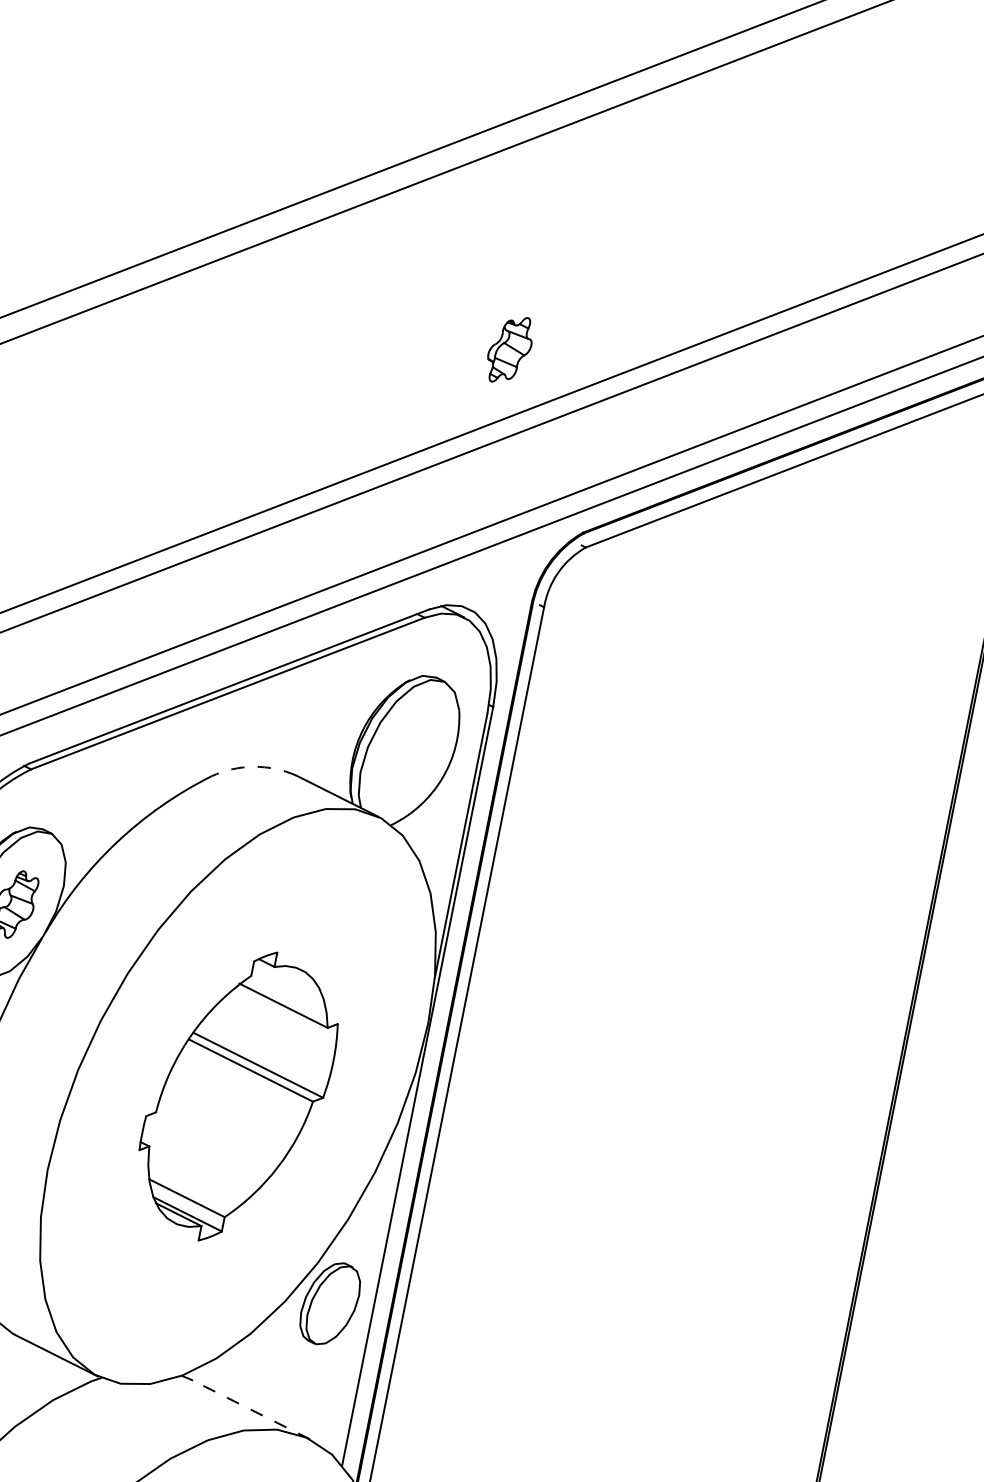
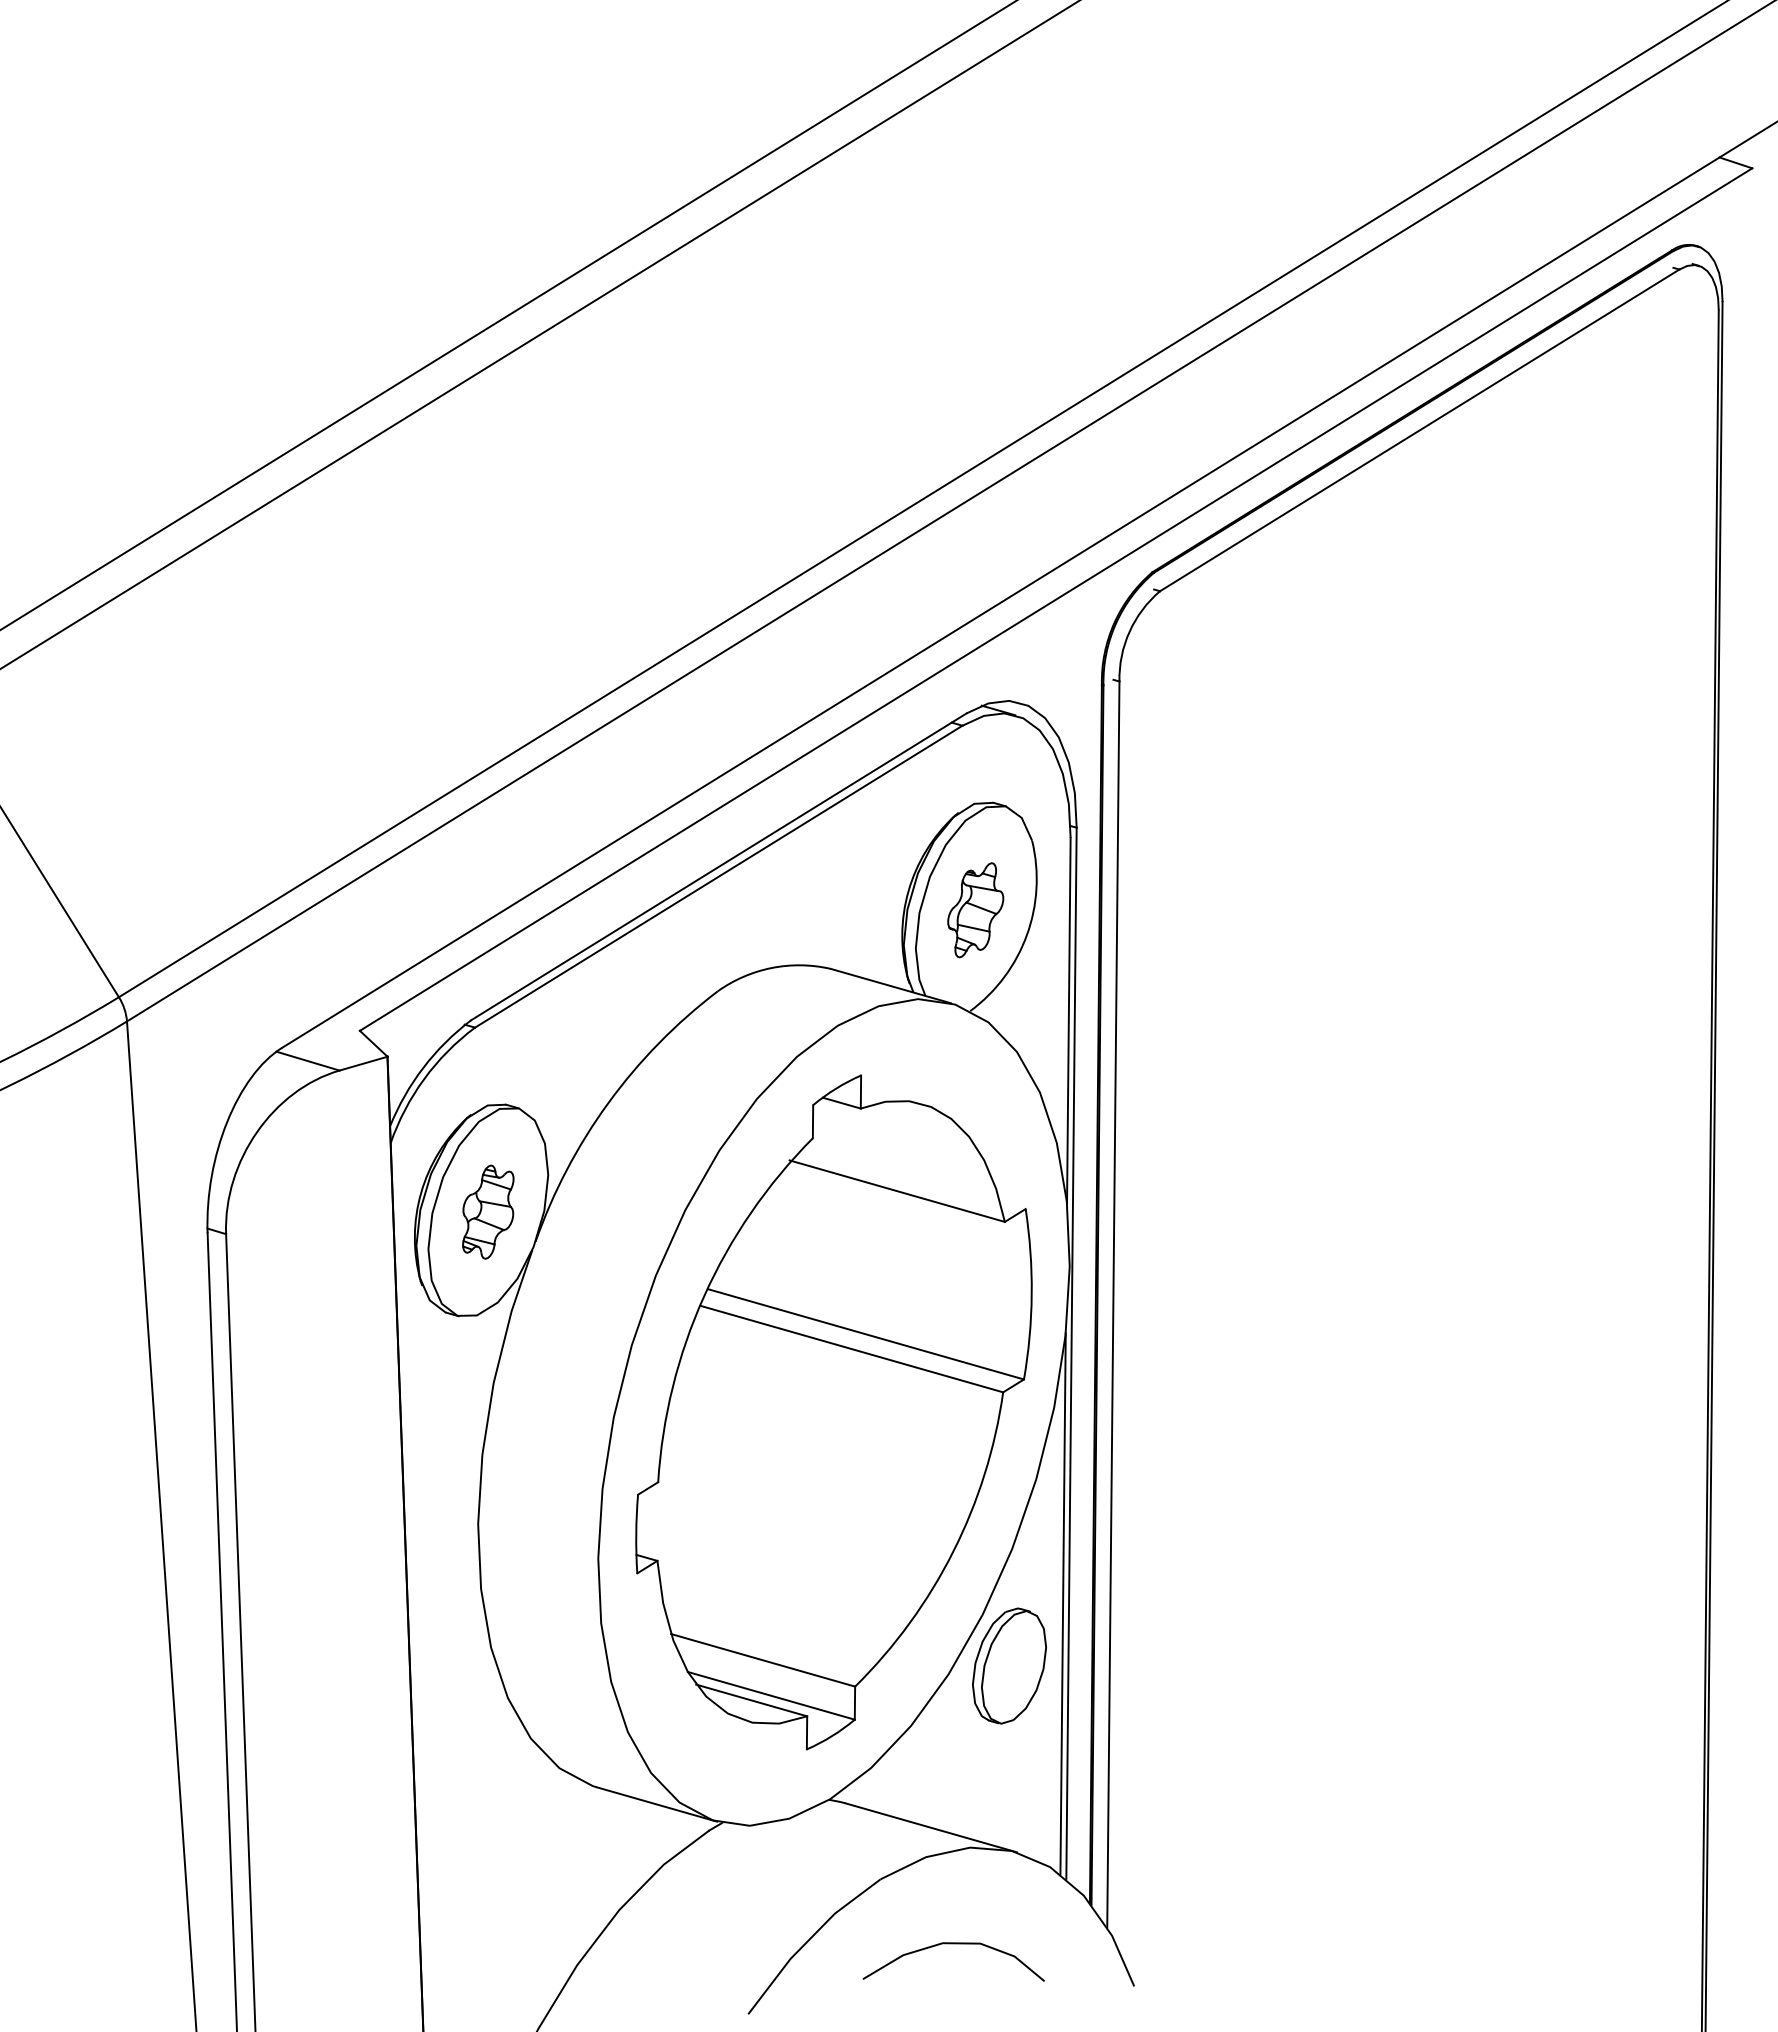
part: (509, 349) -> (975, 910), moved
arc: (253, 767) -> (771, 968), dashed -> solid
part: (237, 1096) -> (833, 1412), size x1.67
line: (377, 1265) -> (1062, 1603), added
line: (251, 1409) -> (930, 1827), dashed -> solid

